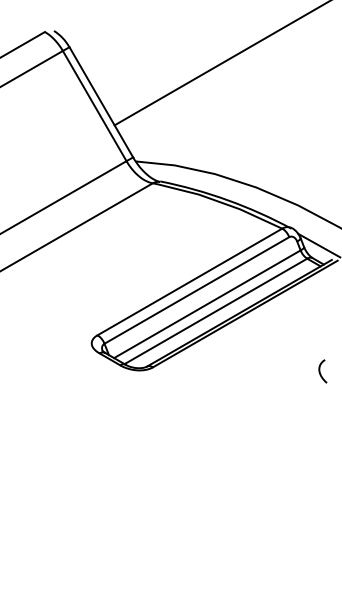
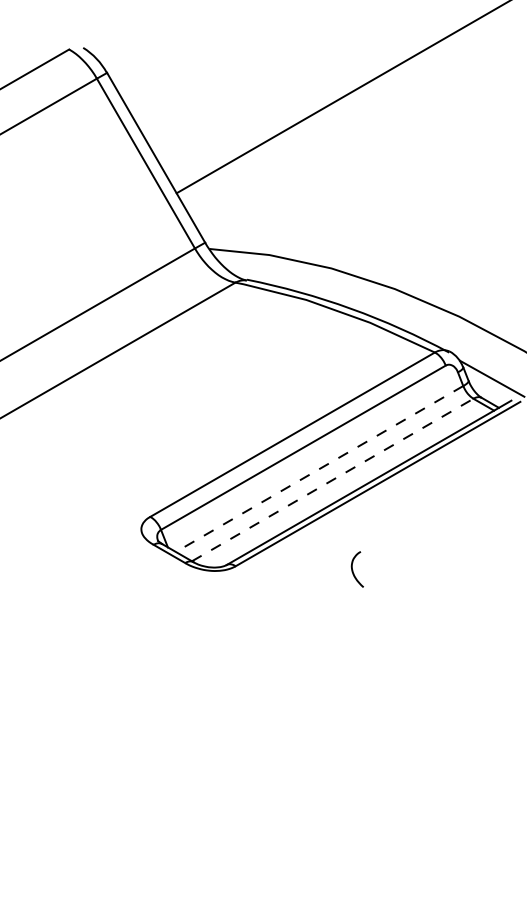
line: (207, 304) -> (319, 469), solid -> dashed
line: (216, 311) -> (333, 480), solid -> dashed
curve: (320, 371) -> (353, 569), moved

